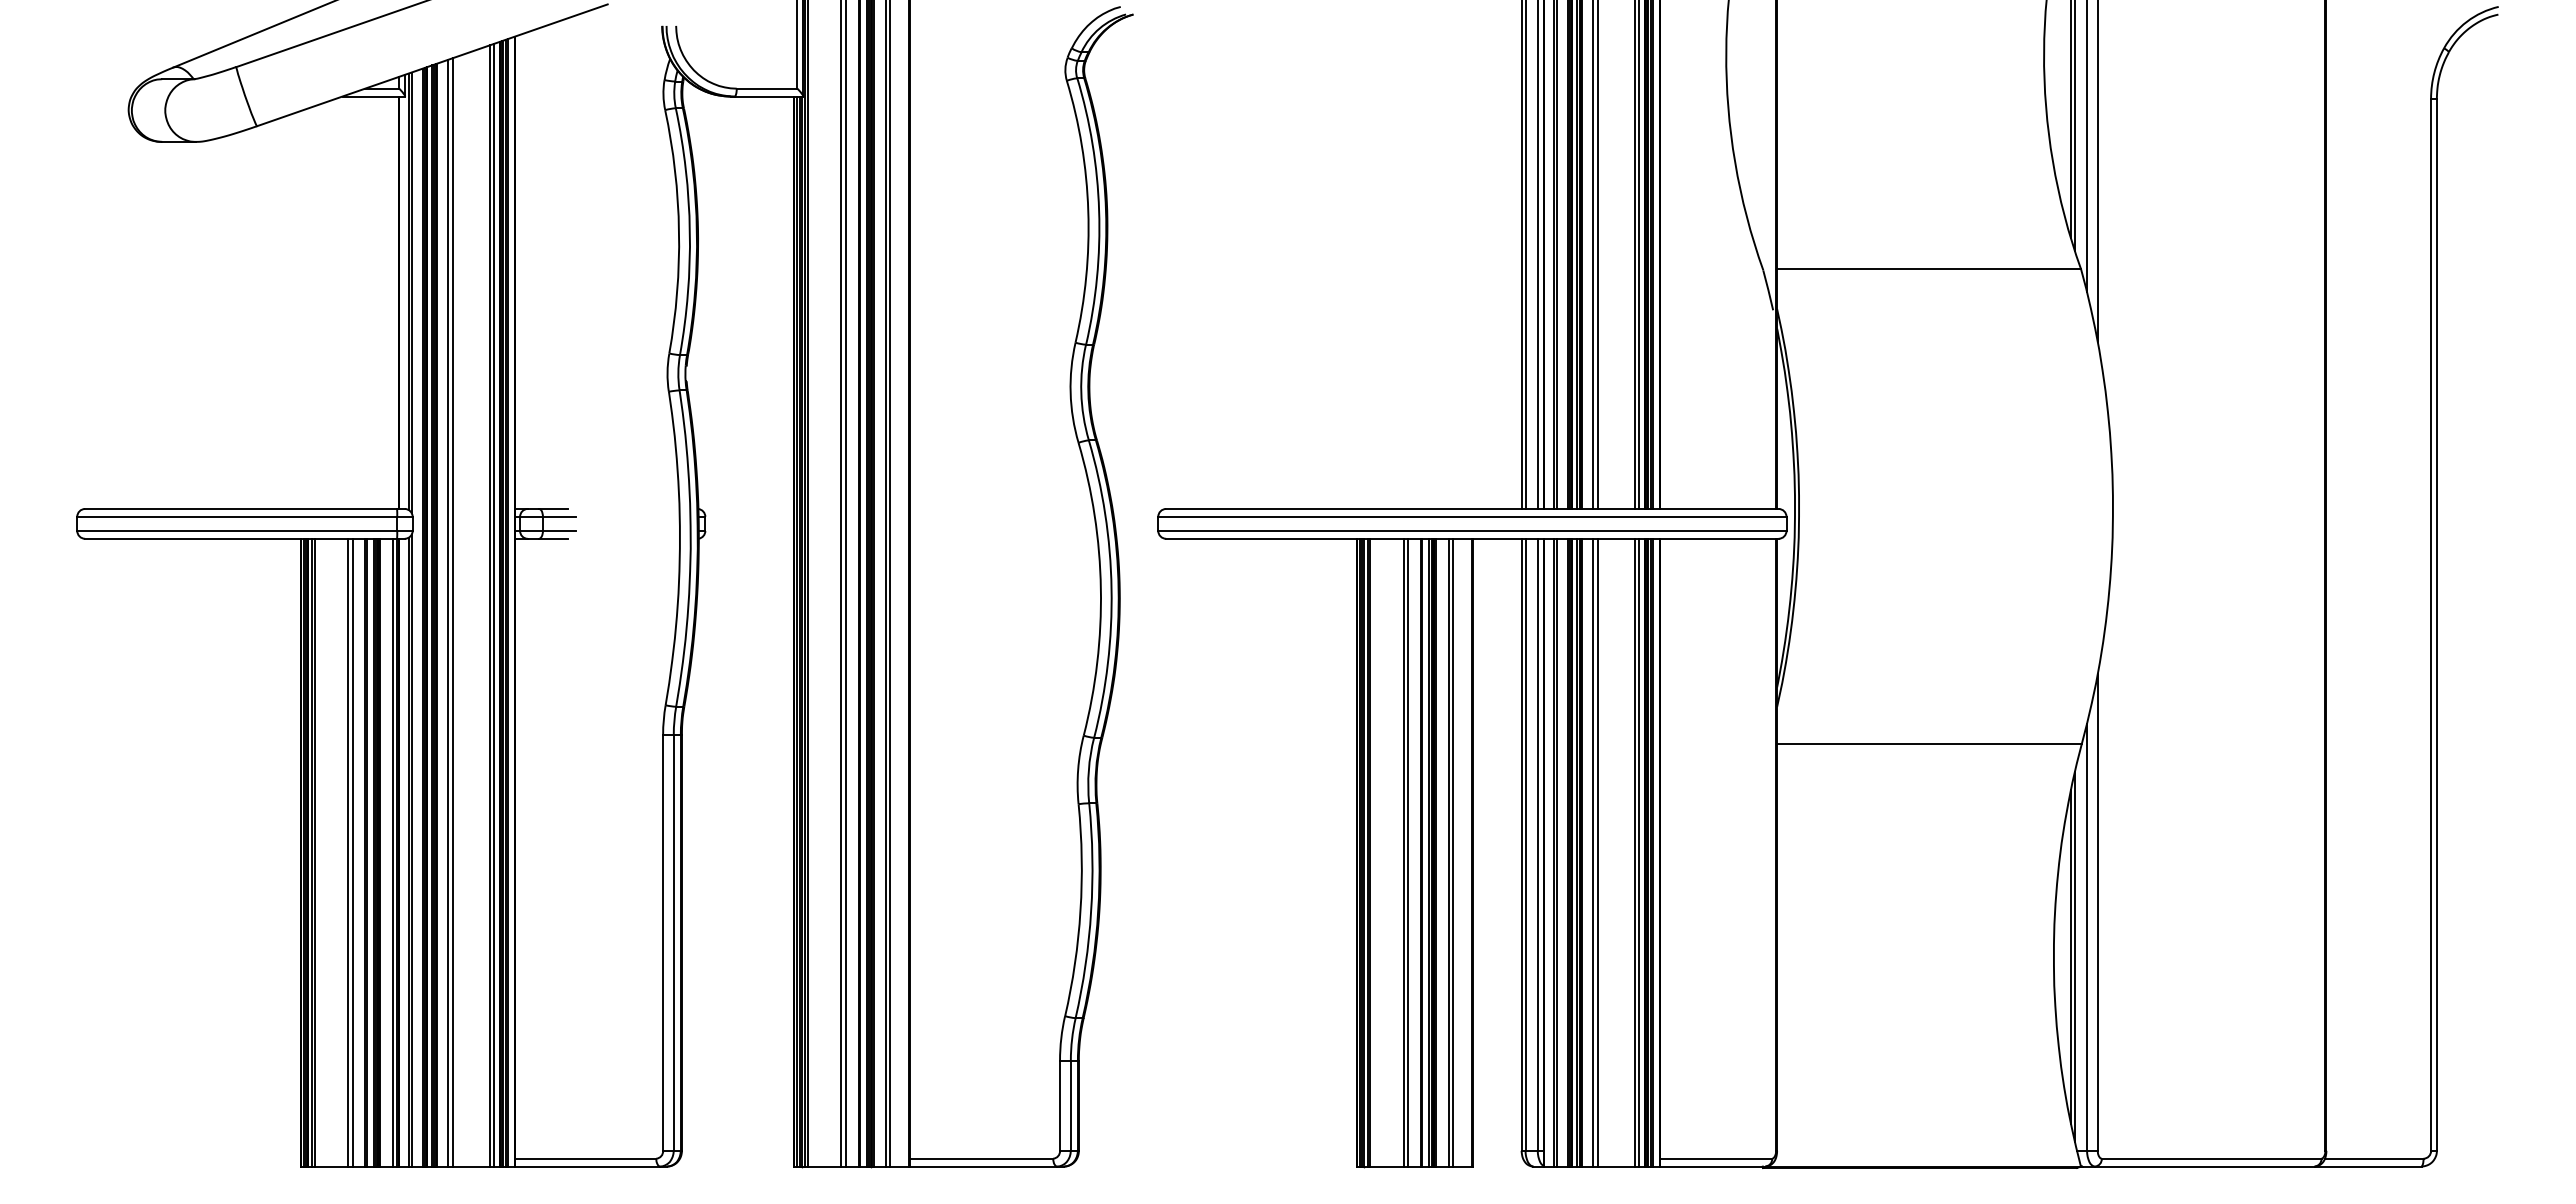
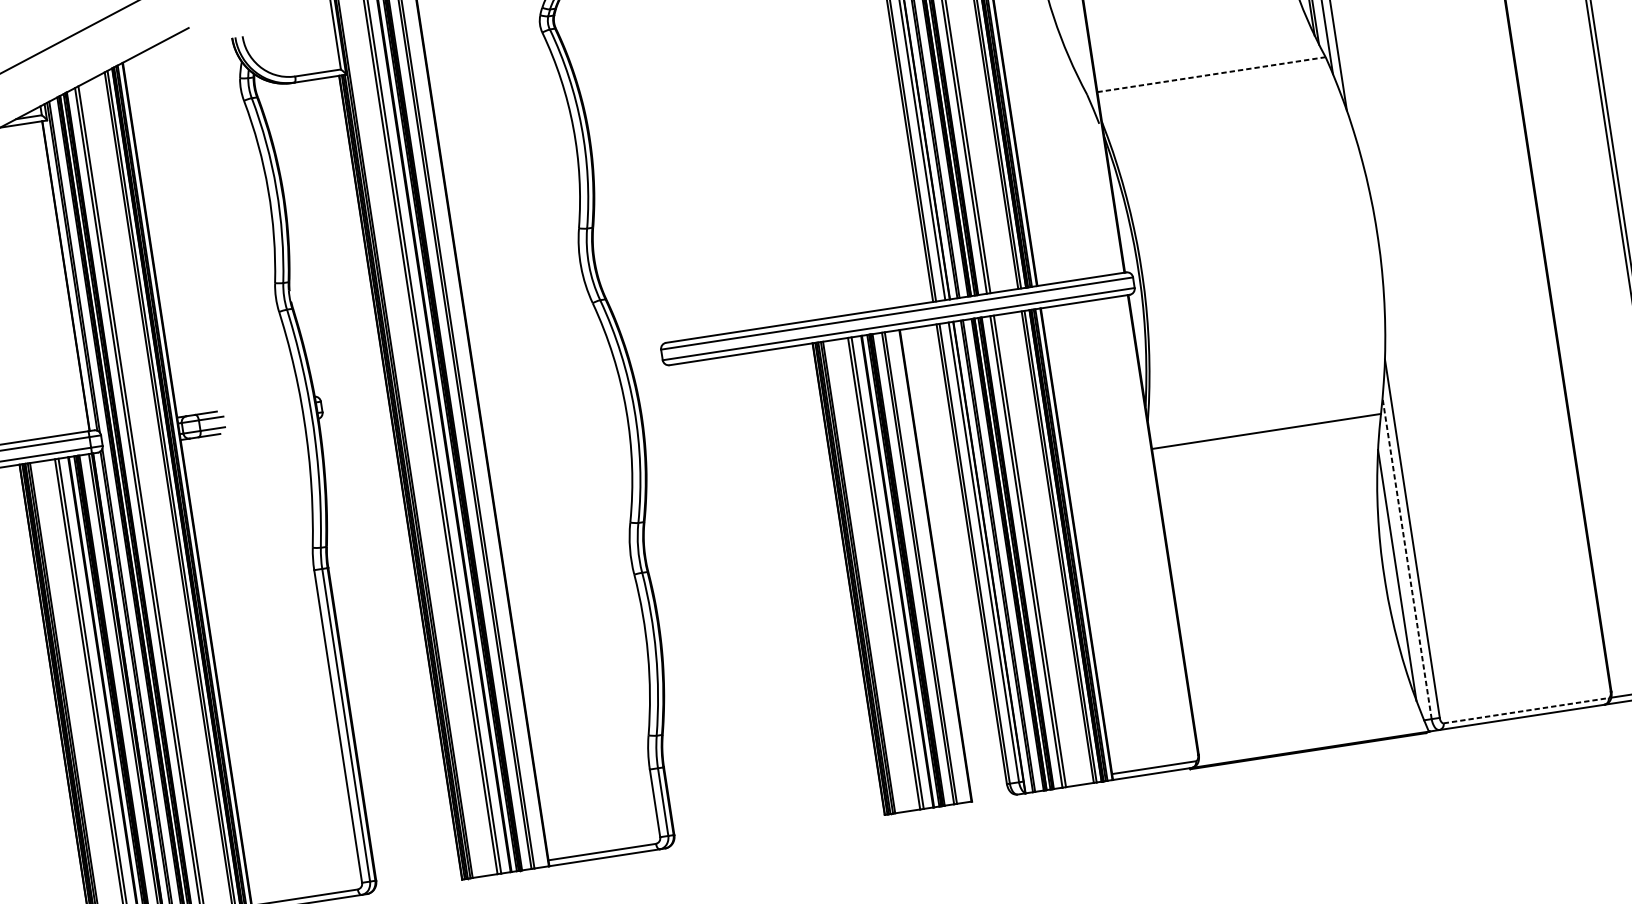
line: (1929, 268) -> (1211, 74), solid -> dashed
line: (2087, 937) -> (1407, 558), solid -> dashed
line: (2074, 956) -> (1399, 574), removed
line: (2211, 1158) -> (1526, 710), solid -> dashed

